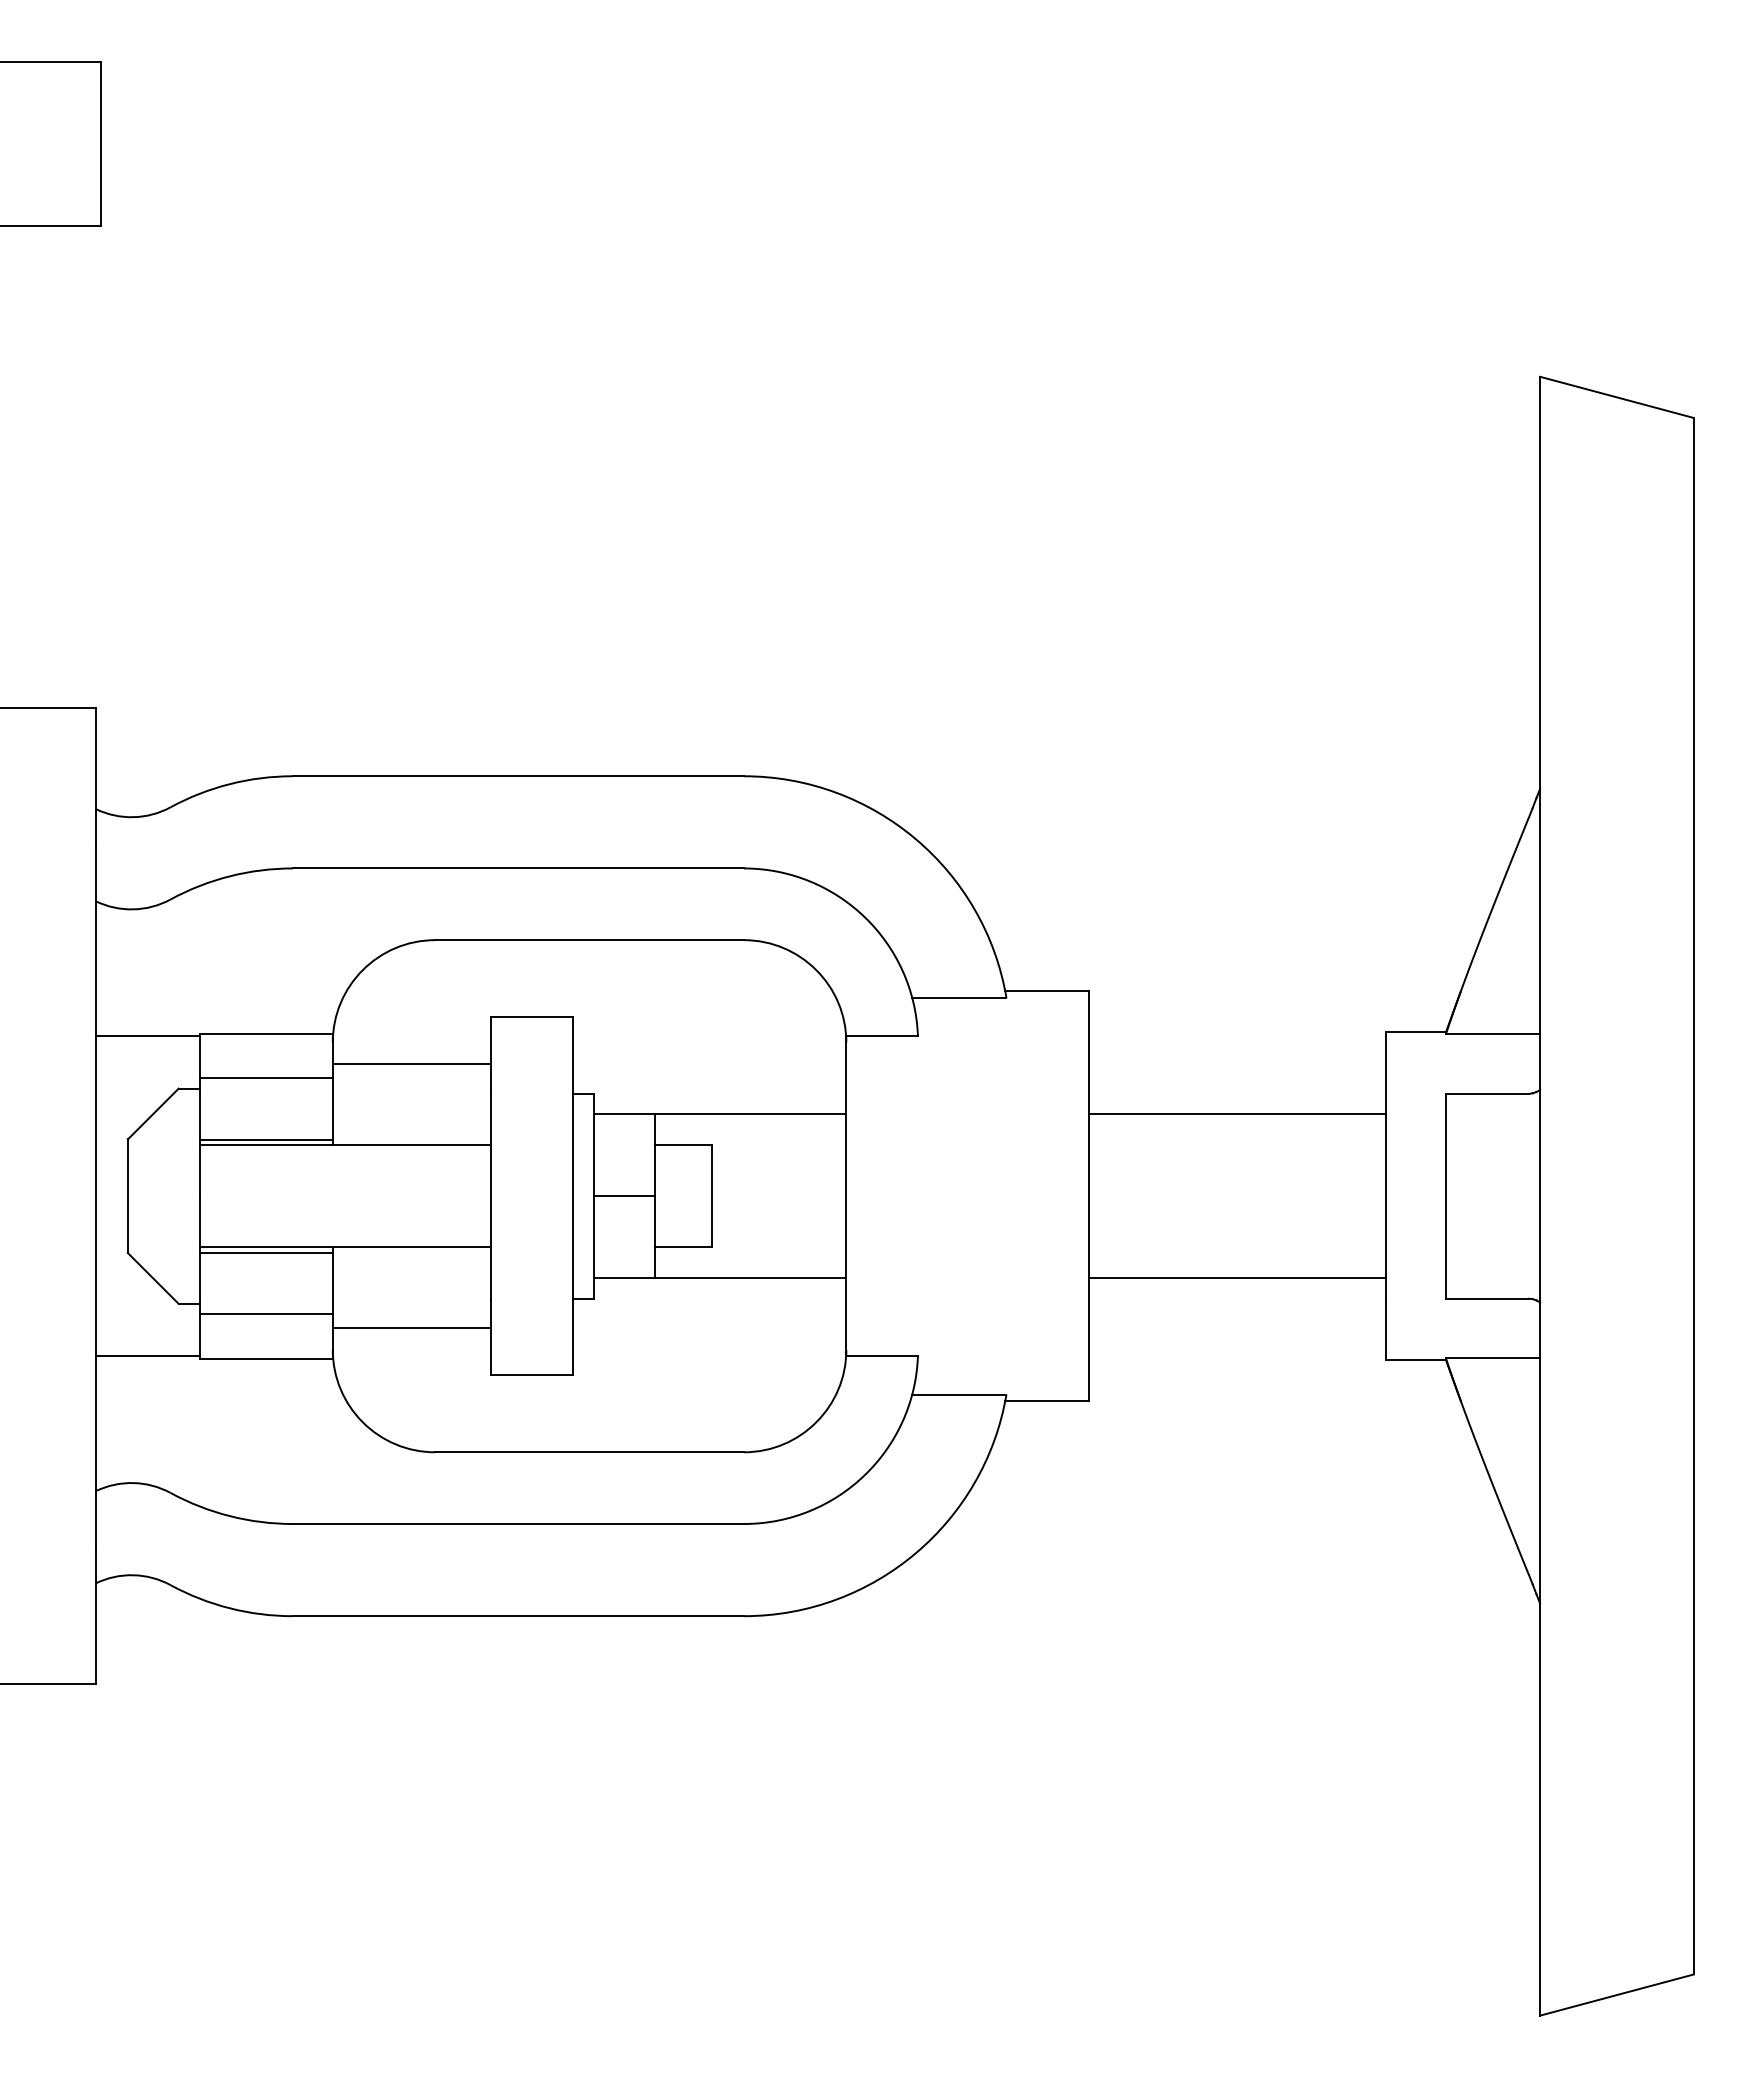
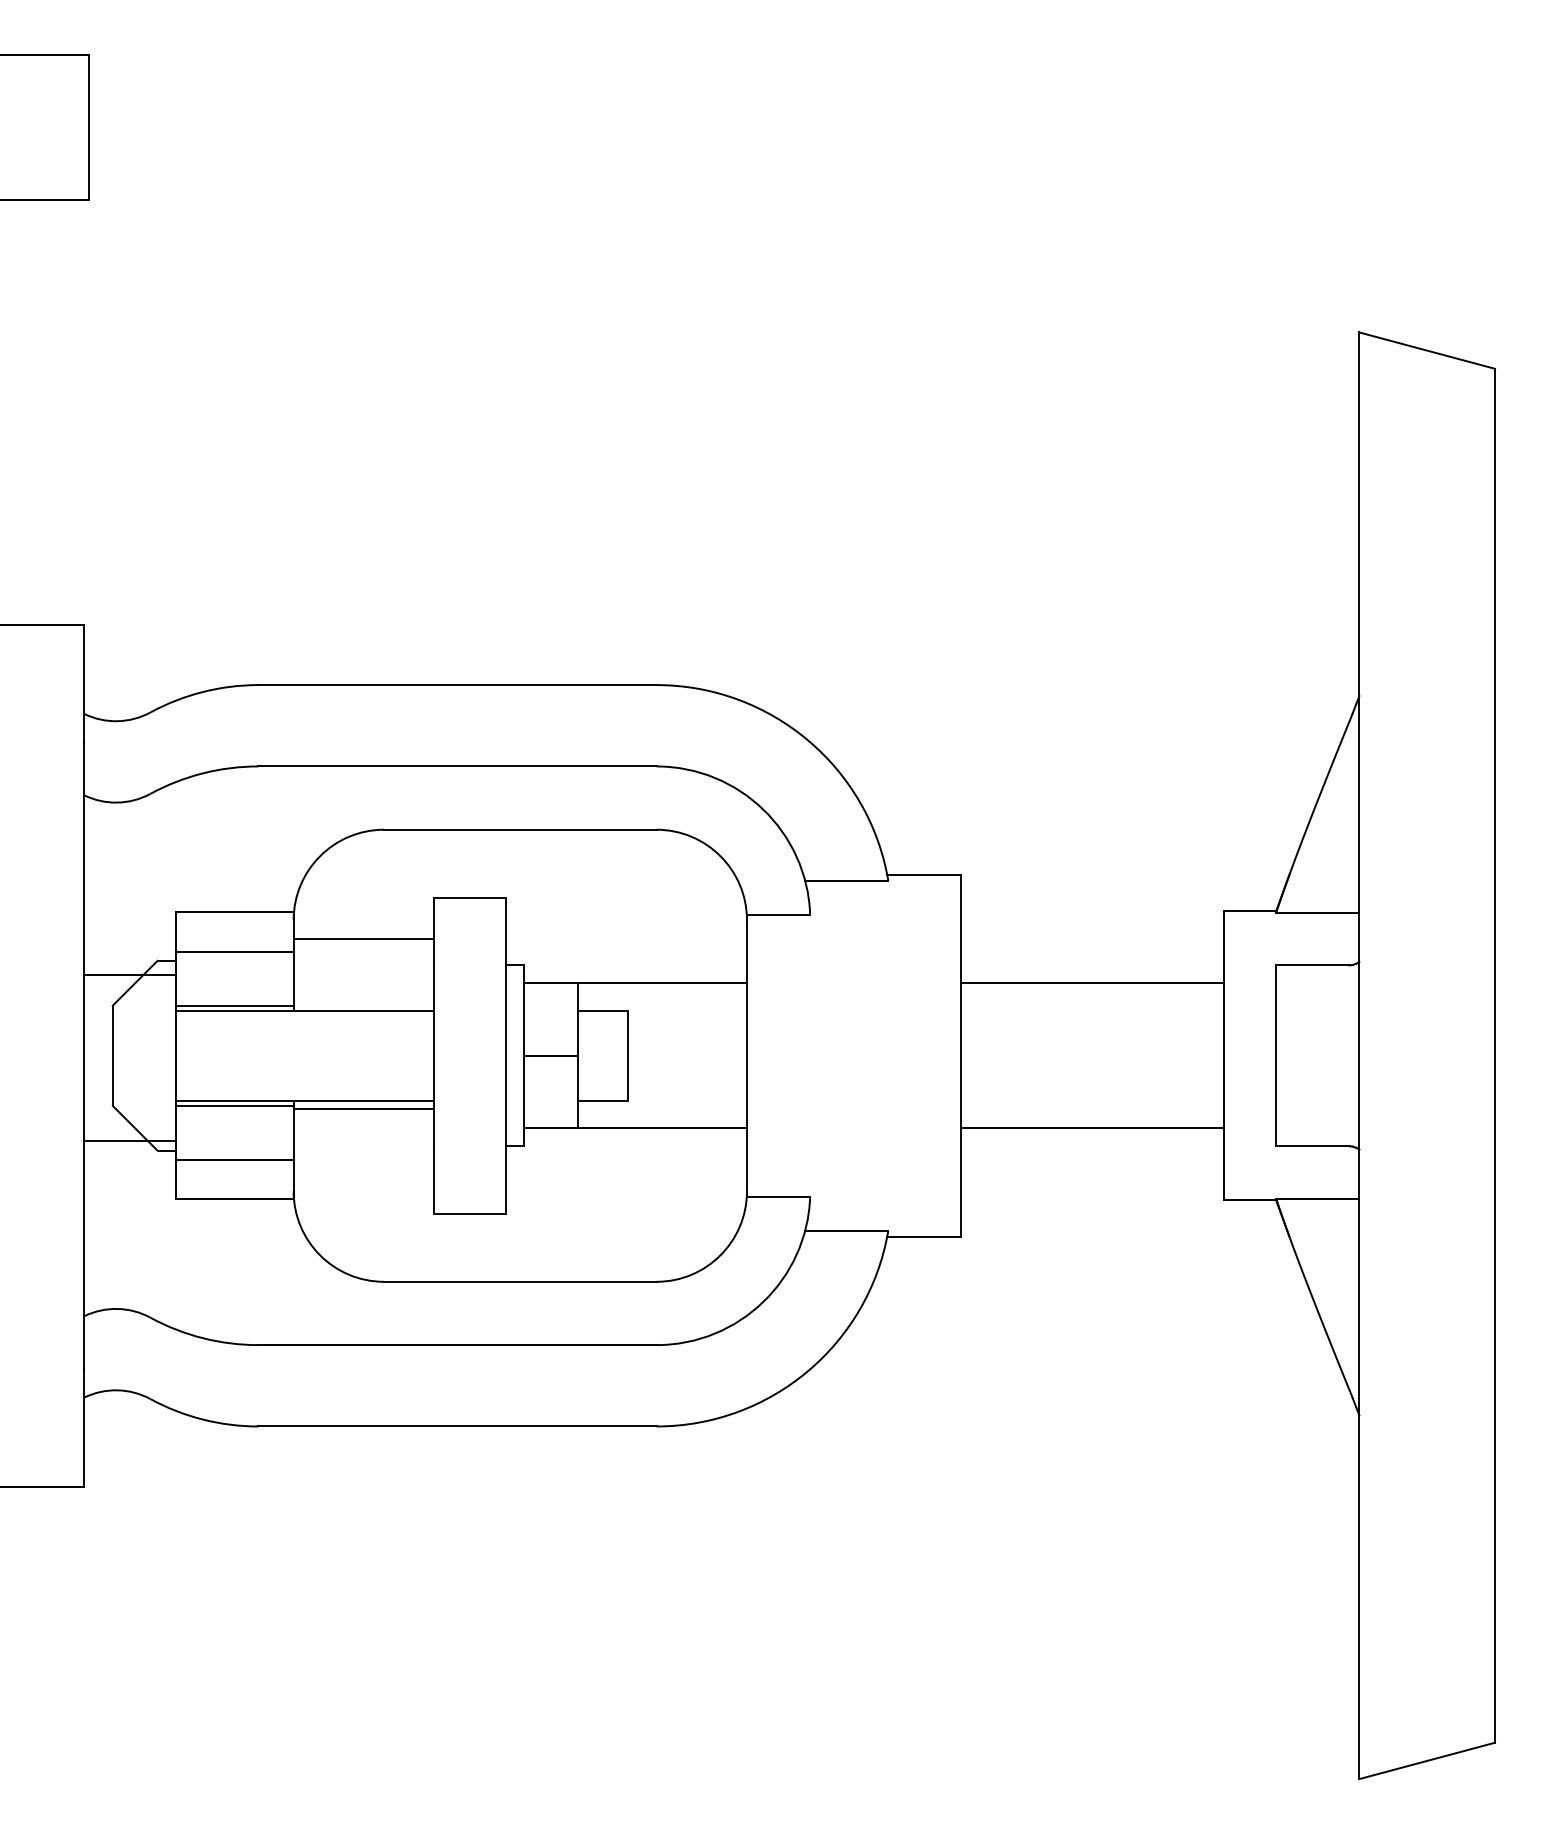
line: (147, 1036) -> (130, 974), moved
line: (411, 1328) -> (363, 1108), moved
line: (147, 1356) -> (130, 1141), moved

